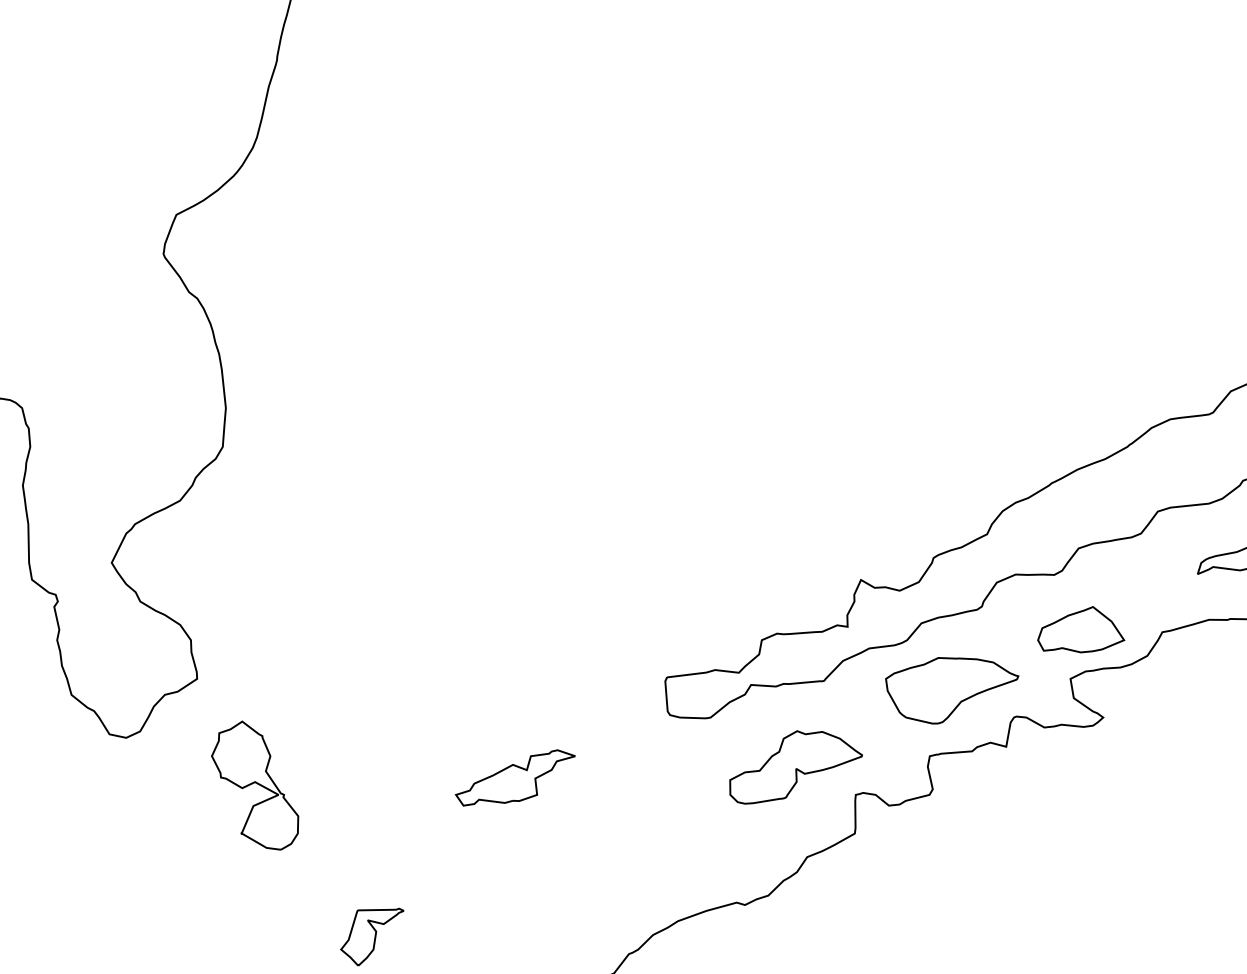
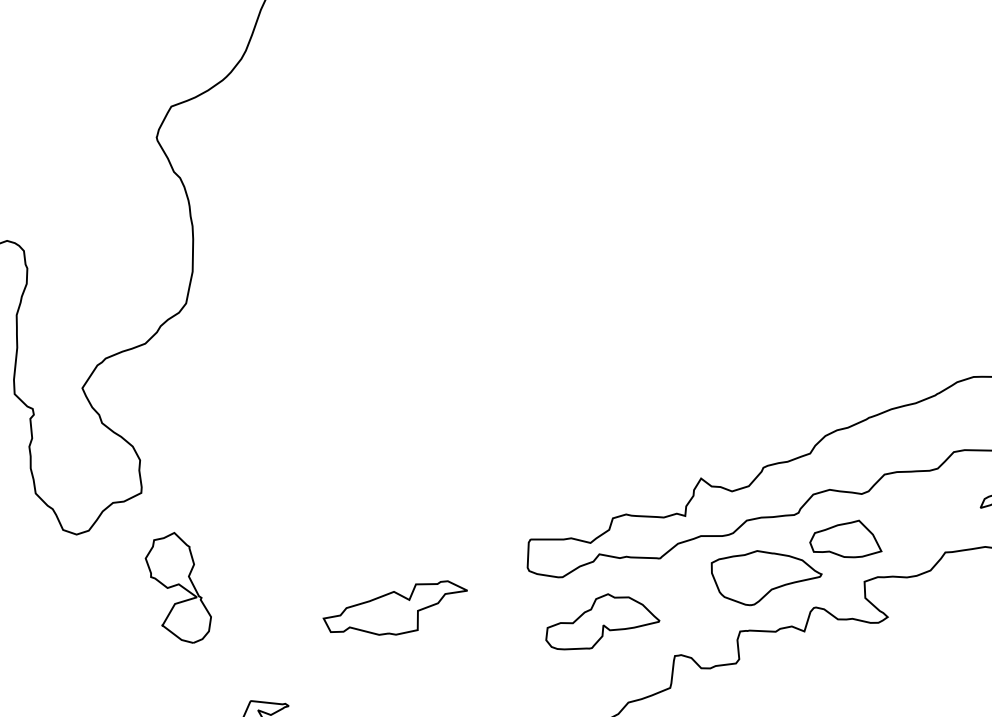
part: (1081, 629) -> (847, 538), moved
part: (795, 767) -> (602, 624), moved
part: (514, 777) -> (394, 606), size x1.4

